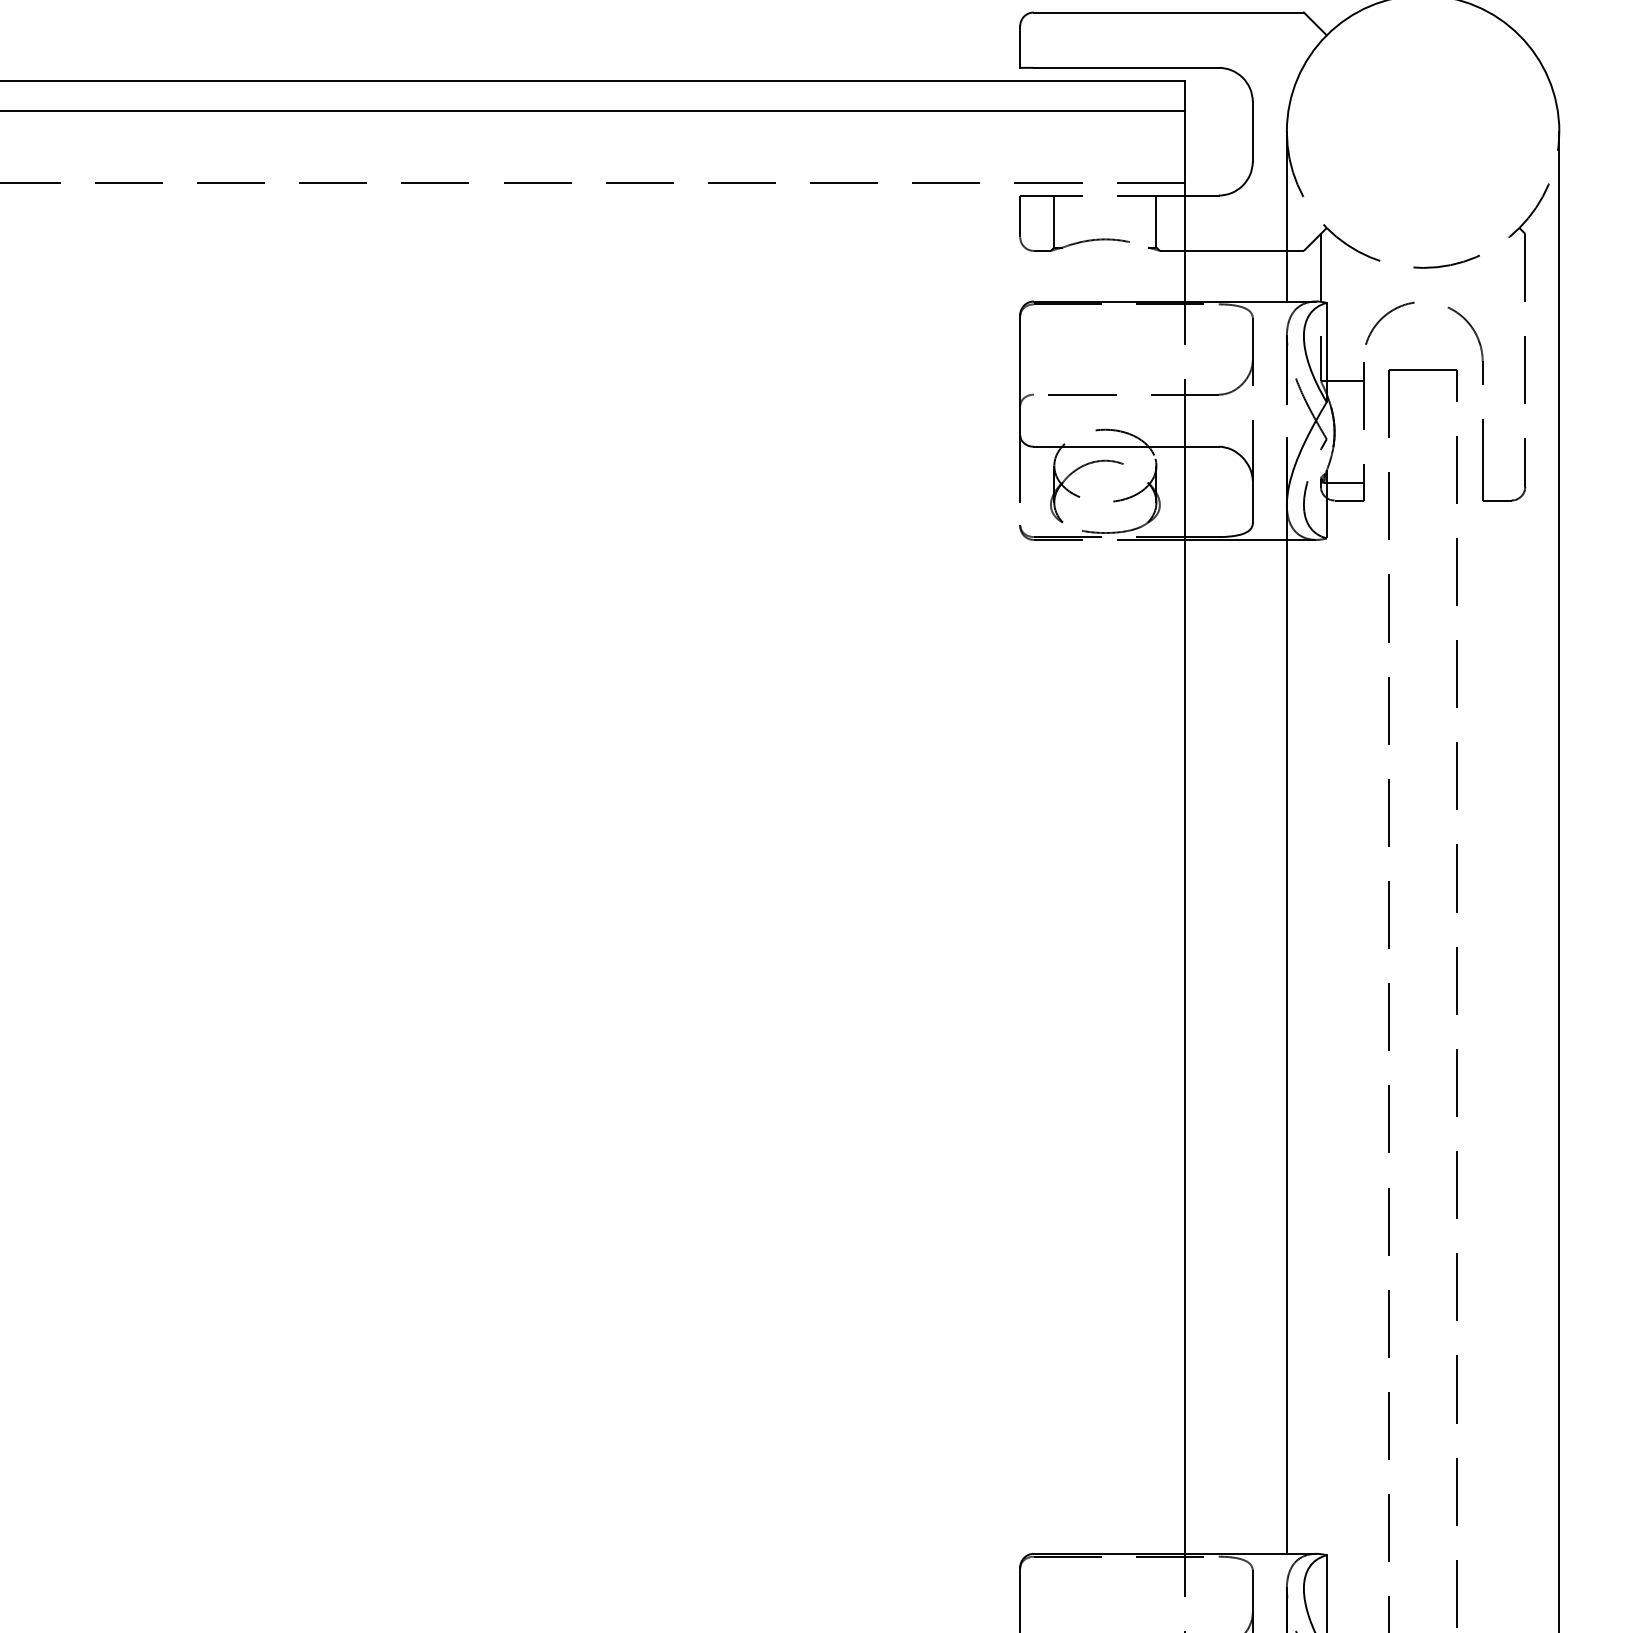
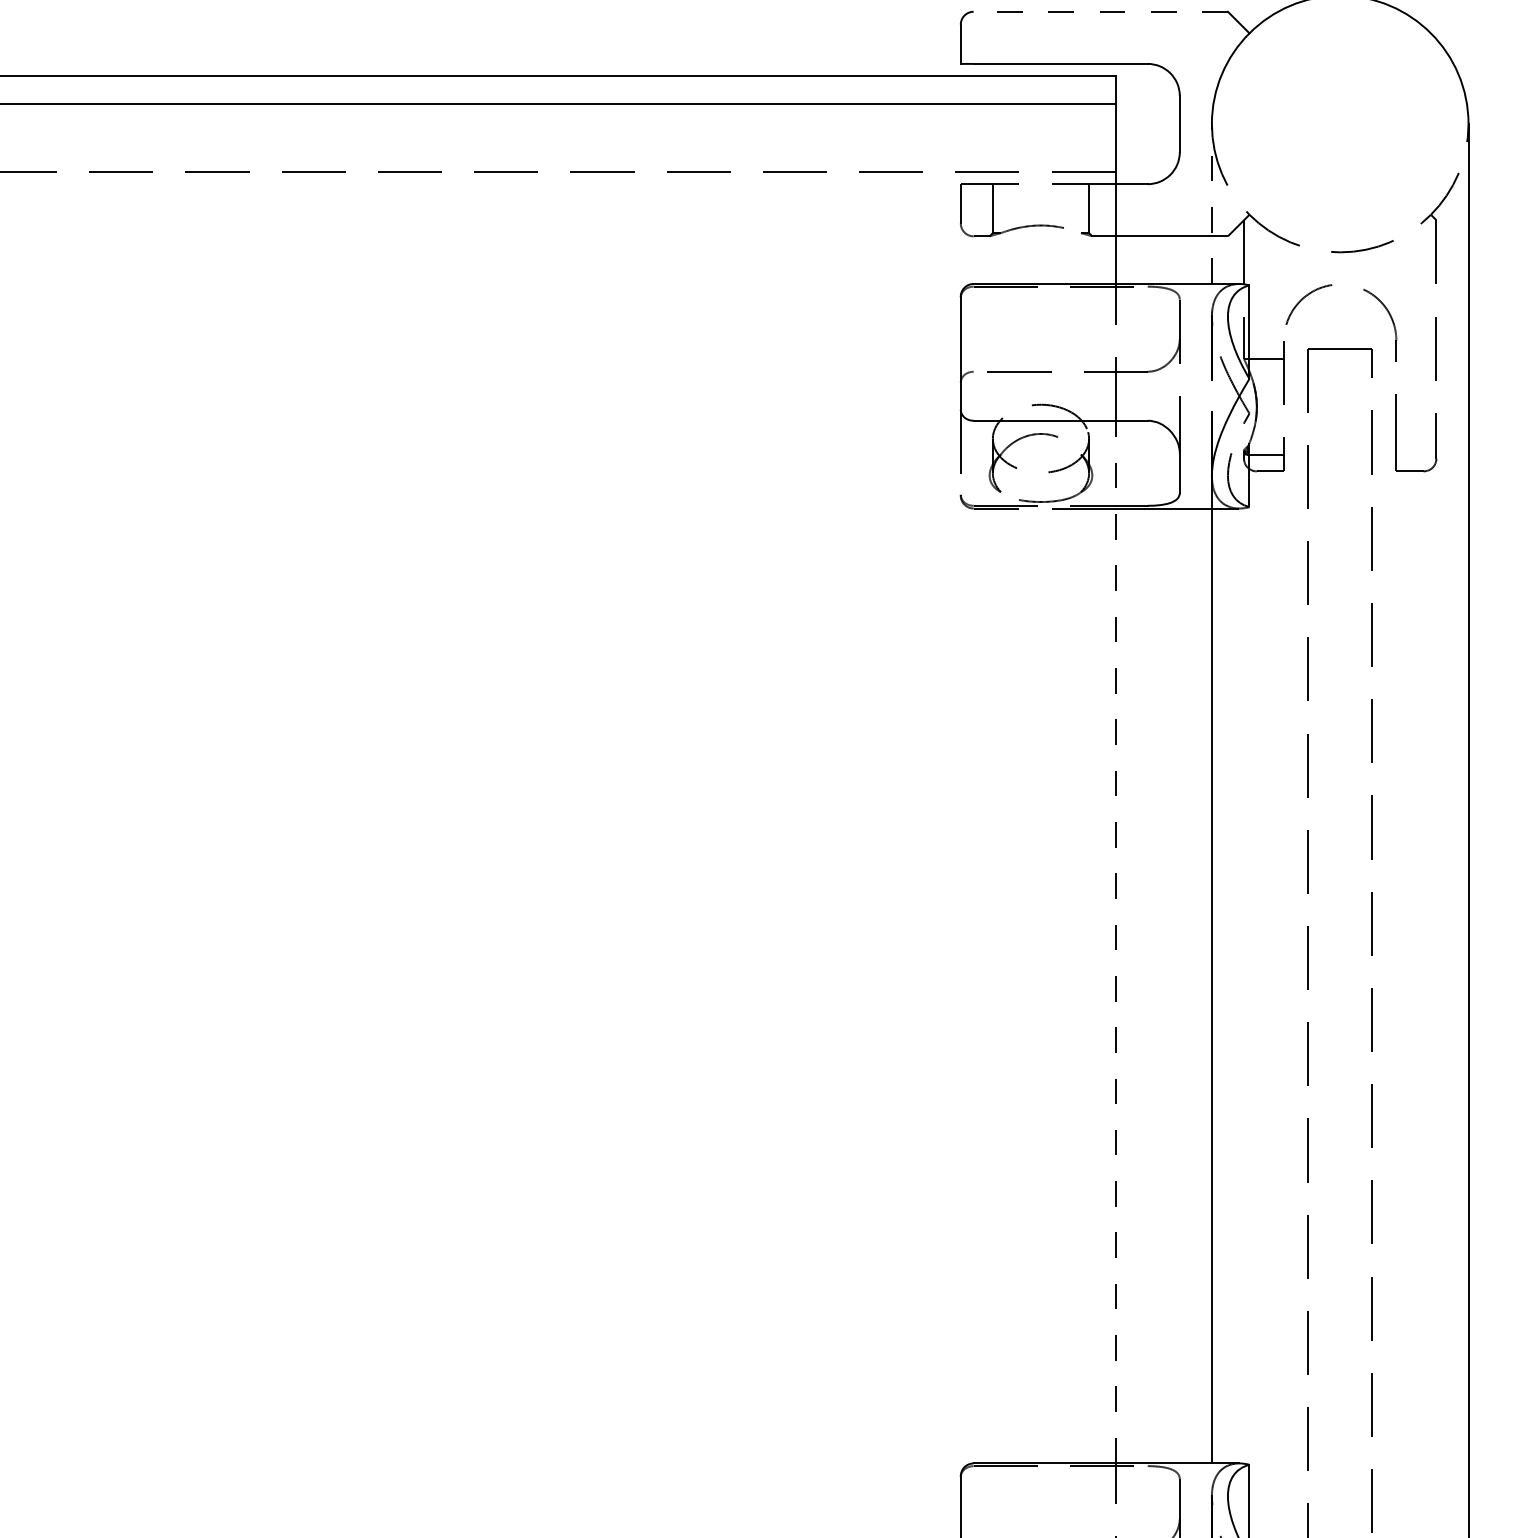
line: (1168, 12) -> (1100, 11), solid -> dashed
line: (1286, 216) -> (1211, 203), solid -> dashed
line: (1184, 1000) -> (1115, 942), solid -> dashed

